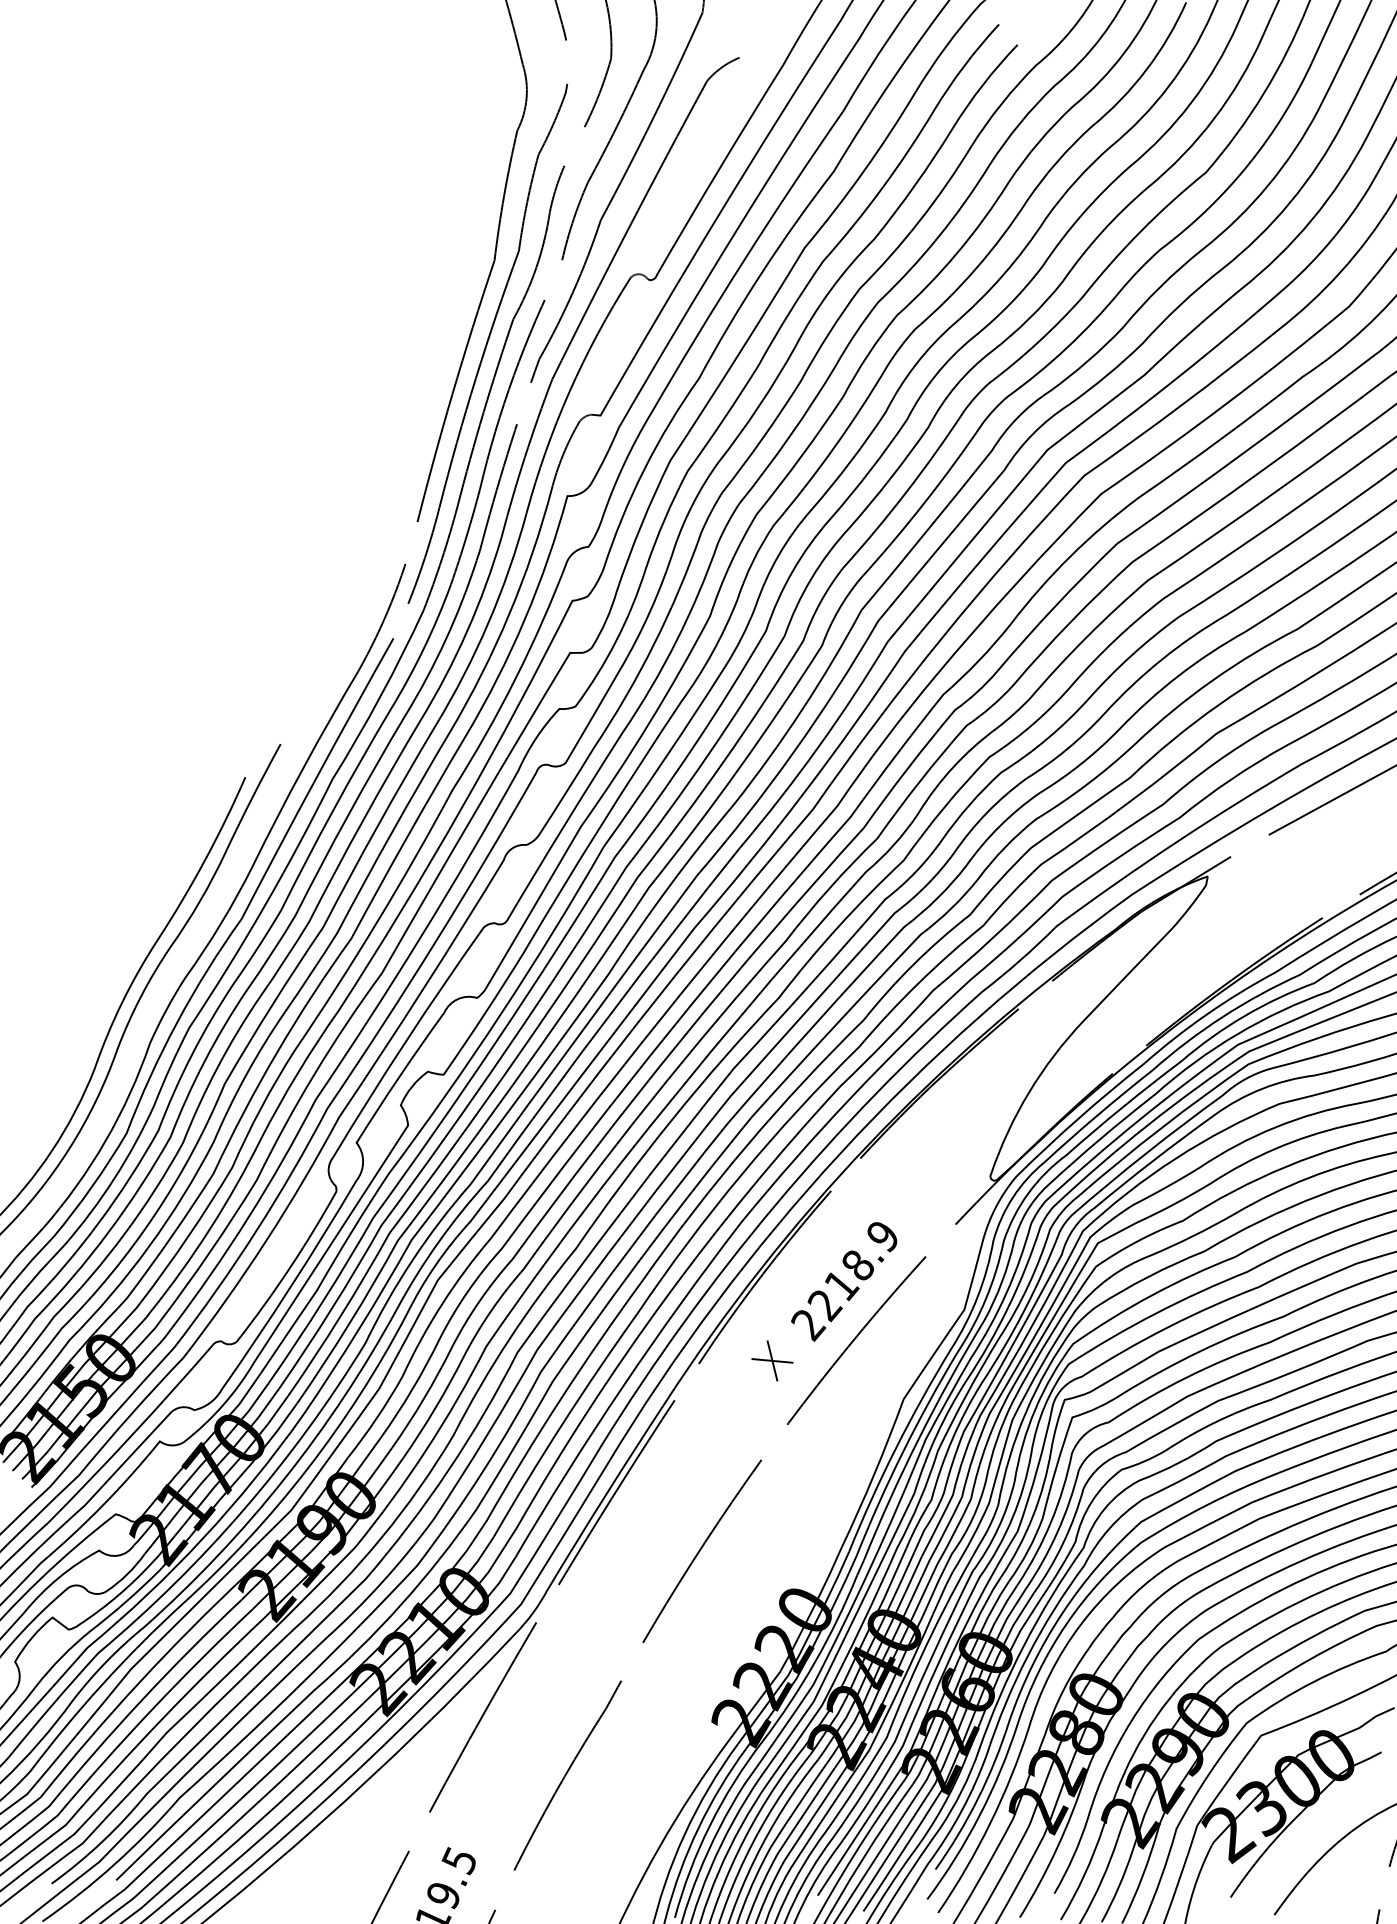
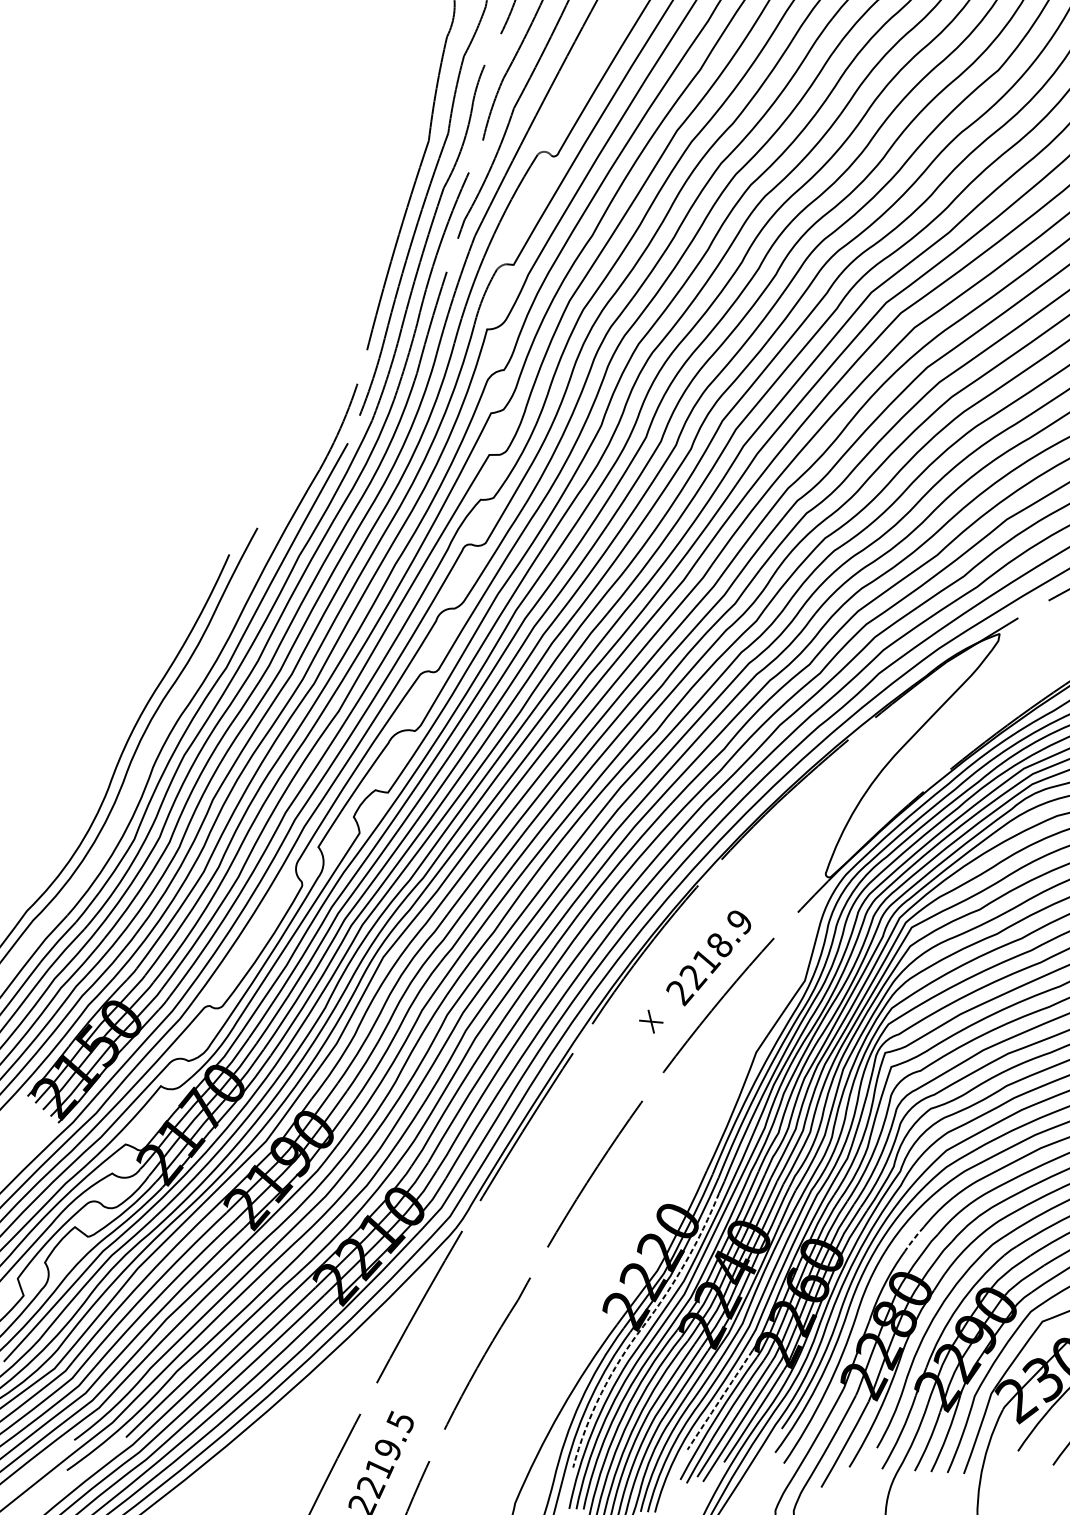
part: (772, 1360) -> (651, 1021), size x0.7
line: (1100, 1632) -> (913, 1239), solid -> dashed
line: (760, 1744) -> (641, 1328), solid -> dashed
line: (858, 1833) -> (720, 1399), solid -> dashed

